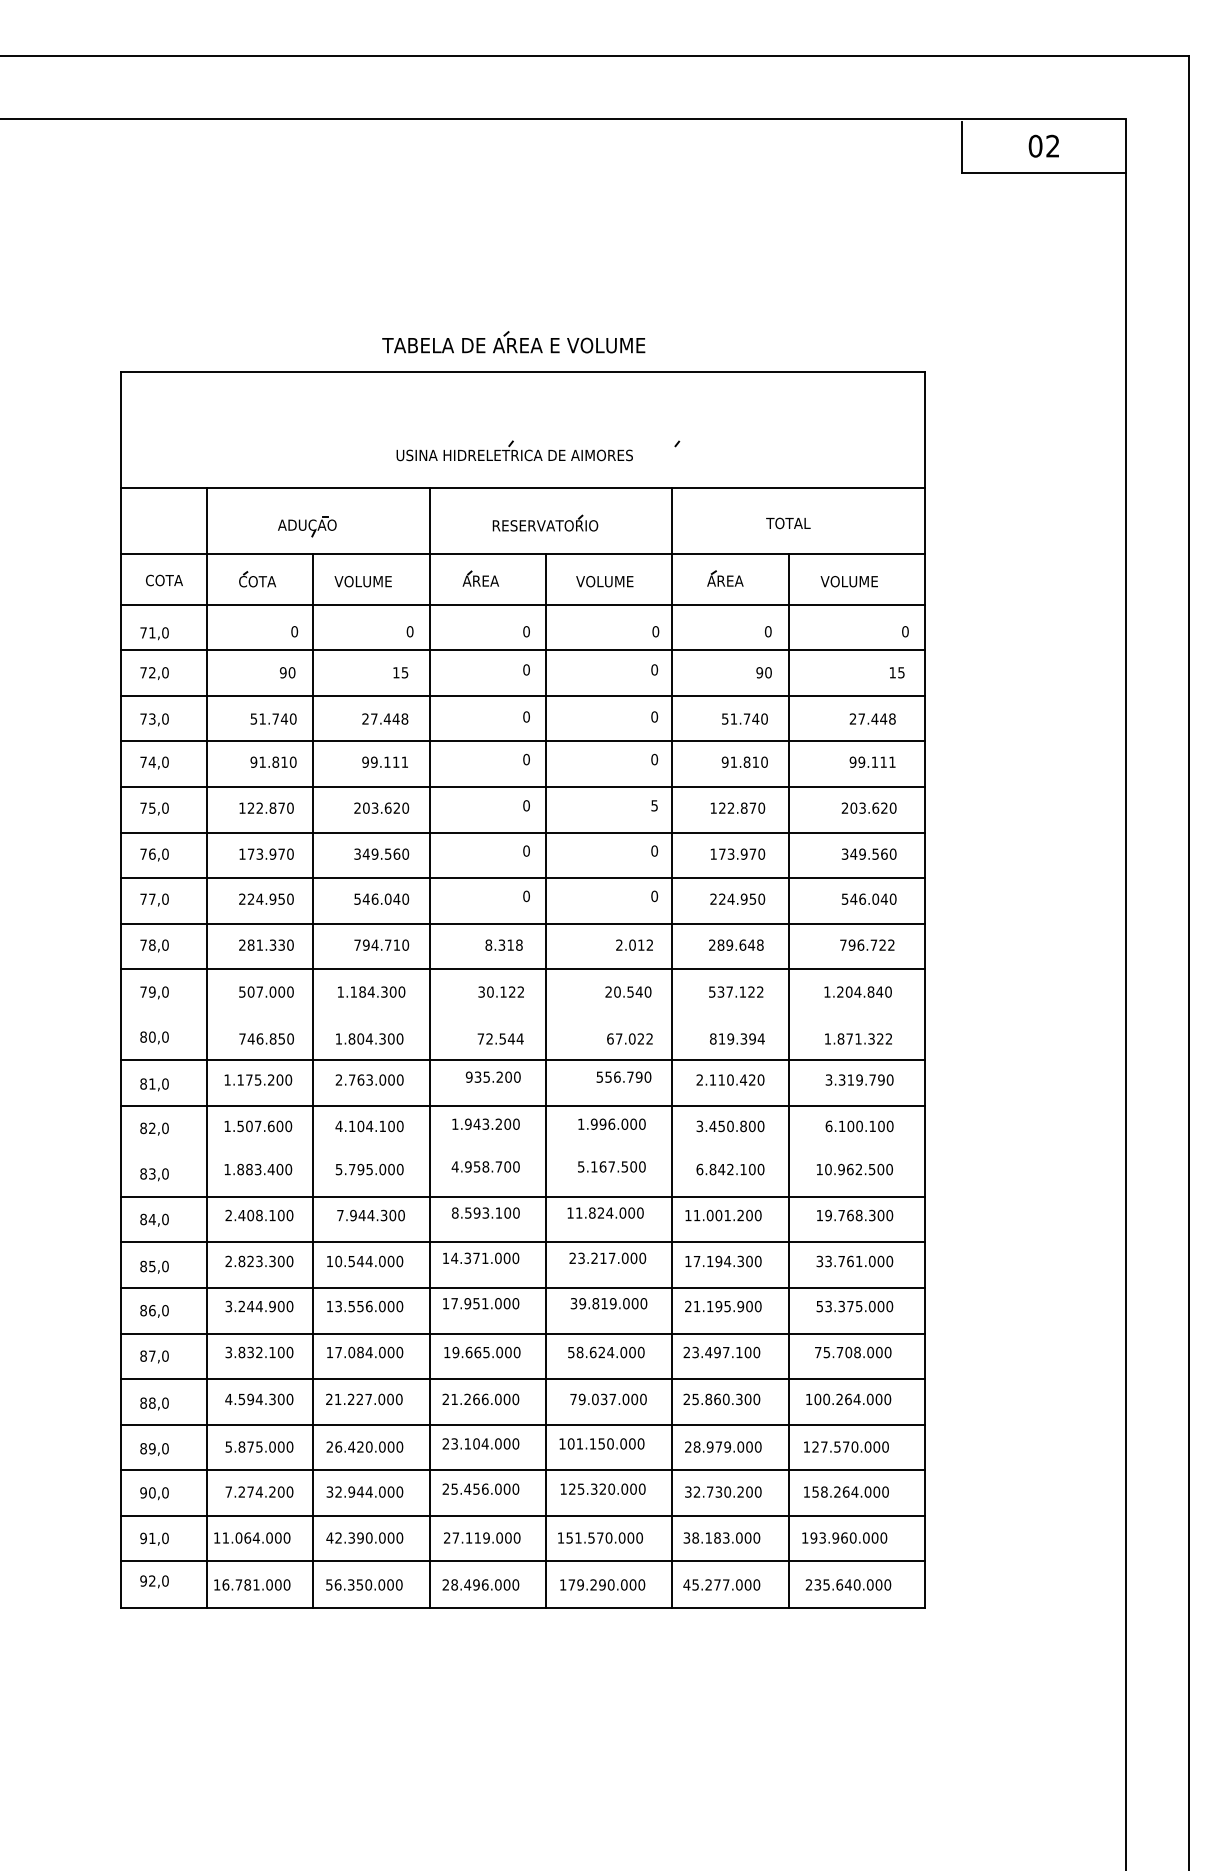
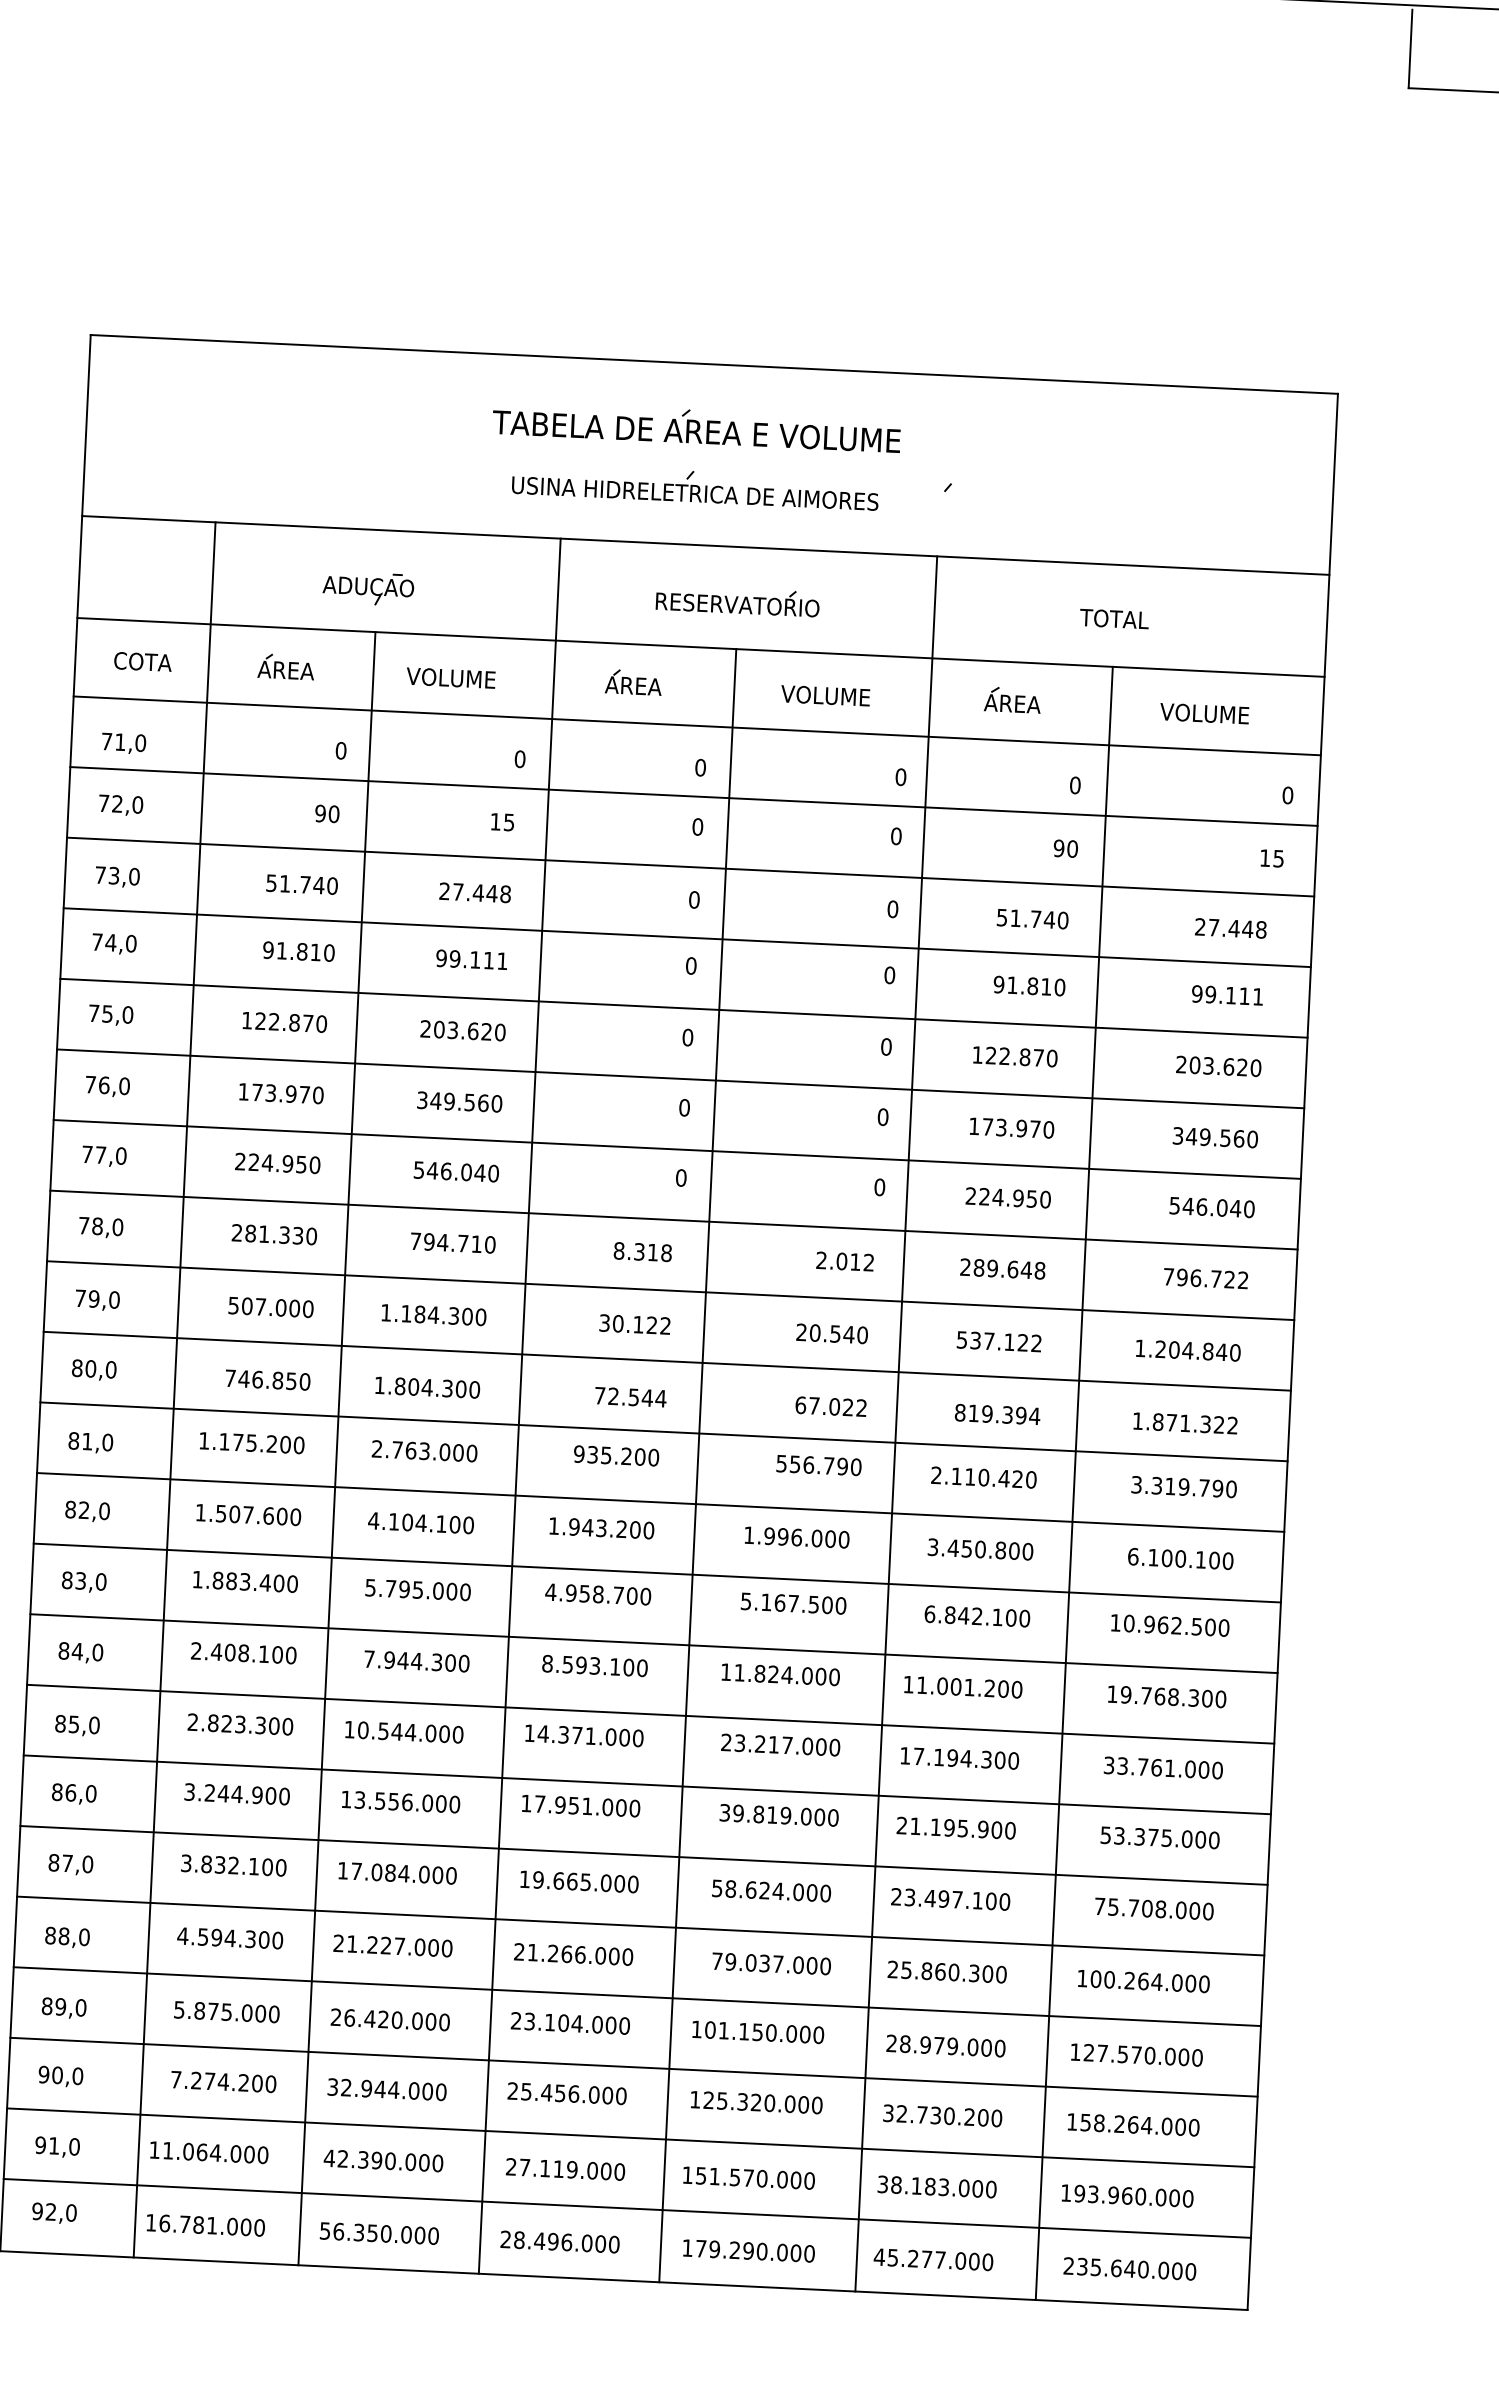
part: (513, 342) -> (696, 426), moved
text: (257, 581) -> (287, 670), COTA -> AREA
text: (654, 805) -> (886, 1046), 5 -> 0
line: (522, 1014) -> (666, 1360), added
line: (522, 1151) -> (656, 1573), added

